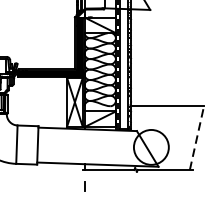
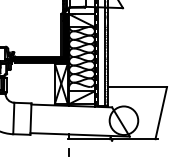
line: (197, 138) -> (161, 113), dashed -> solid

